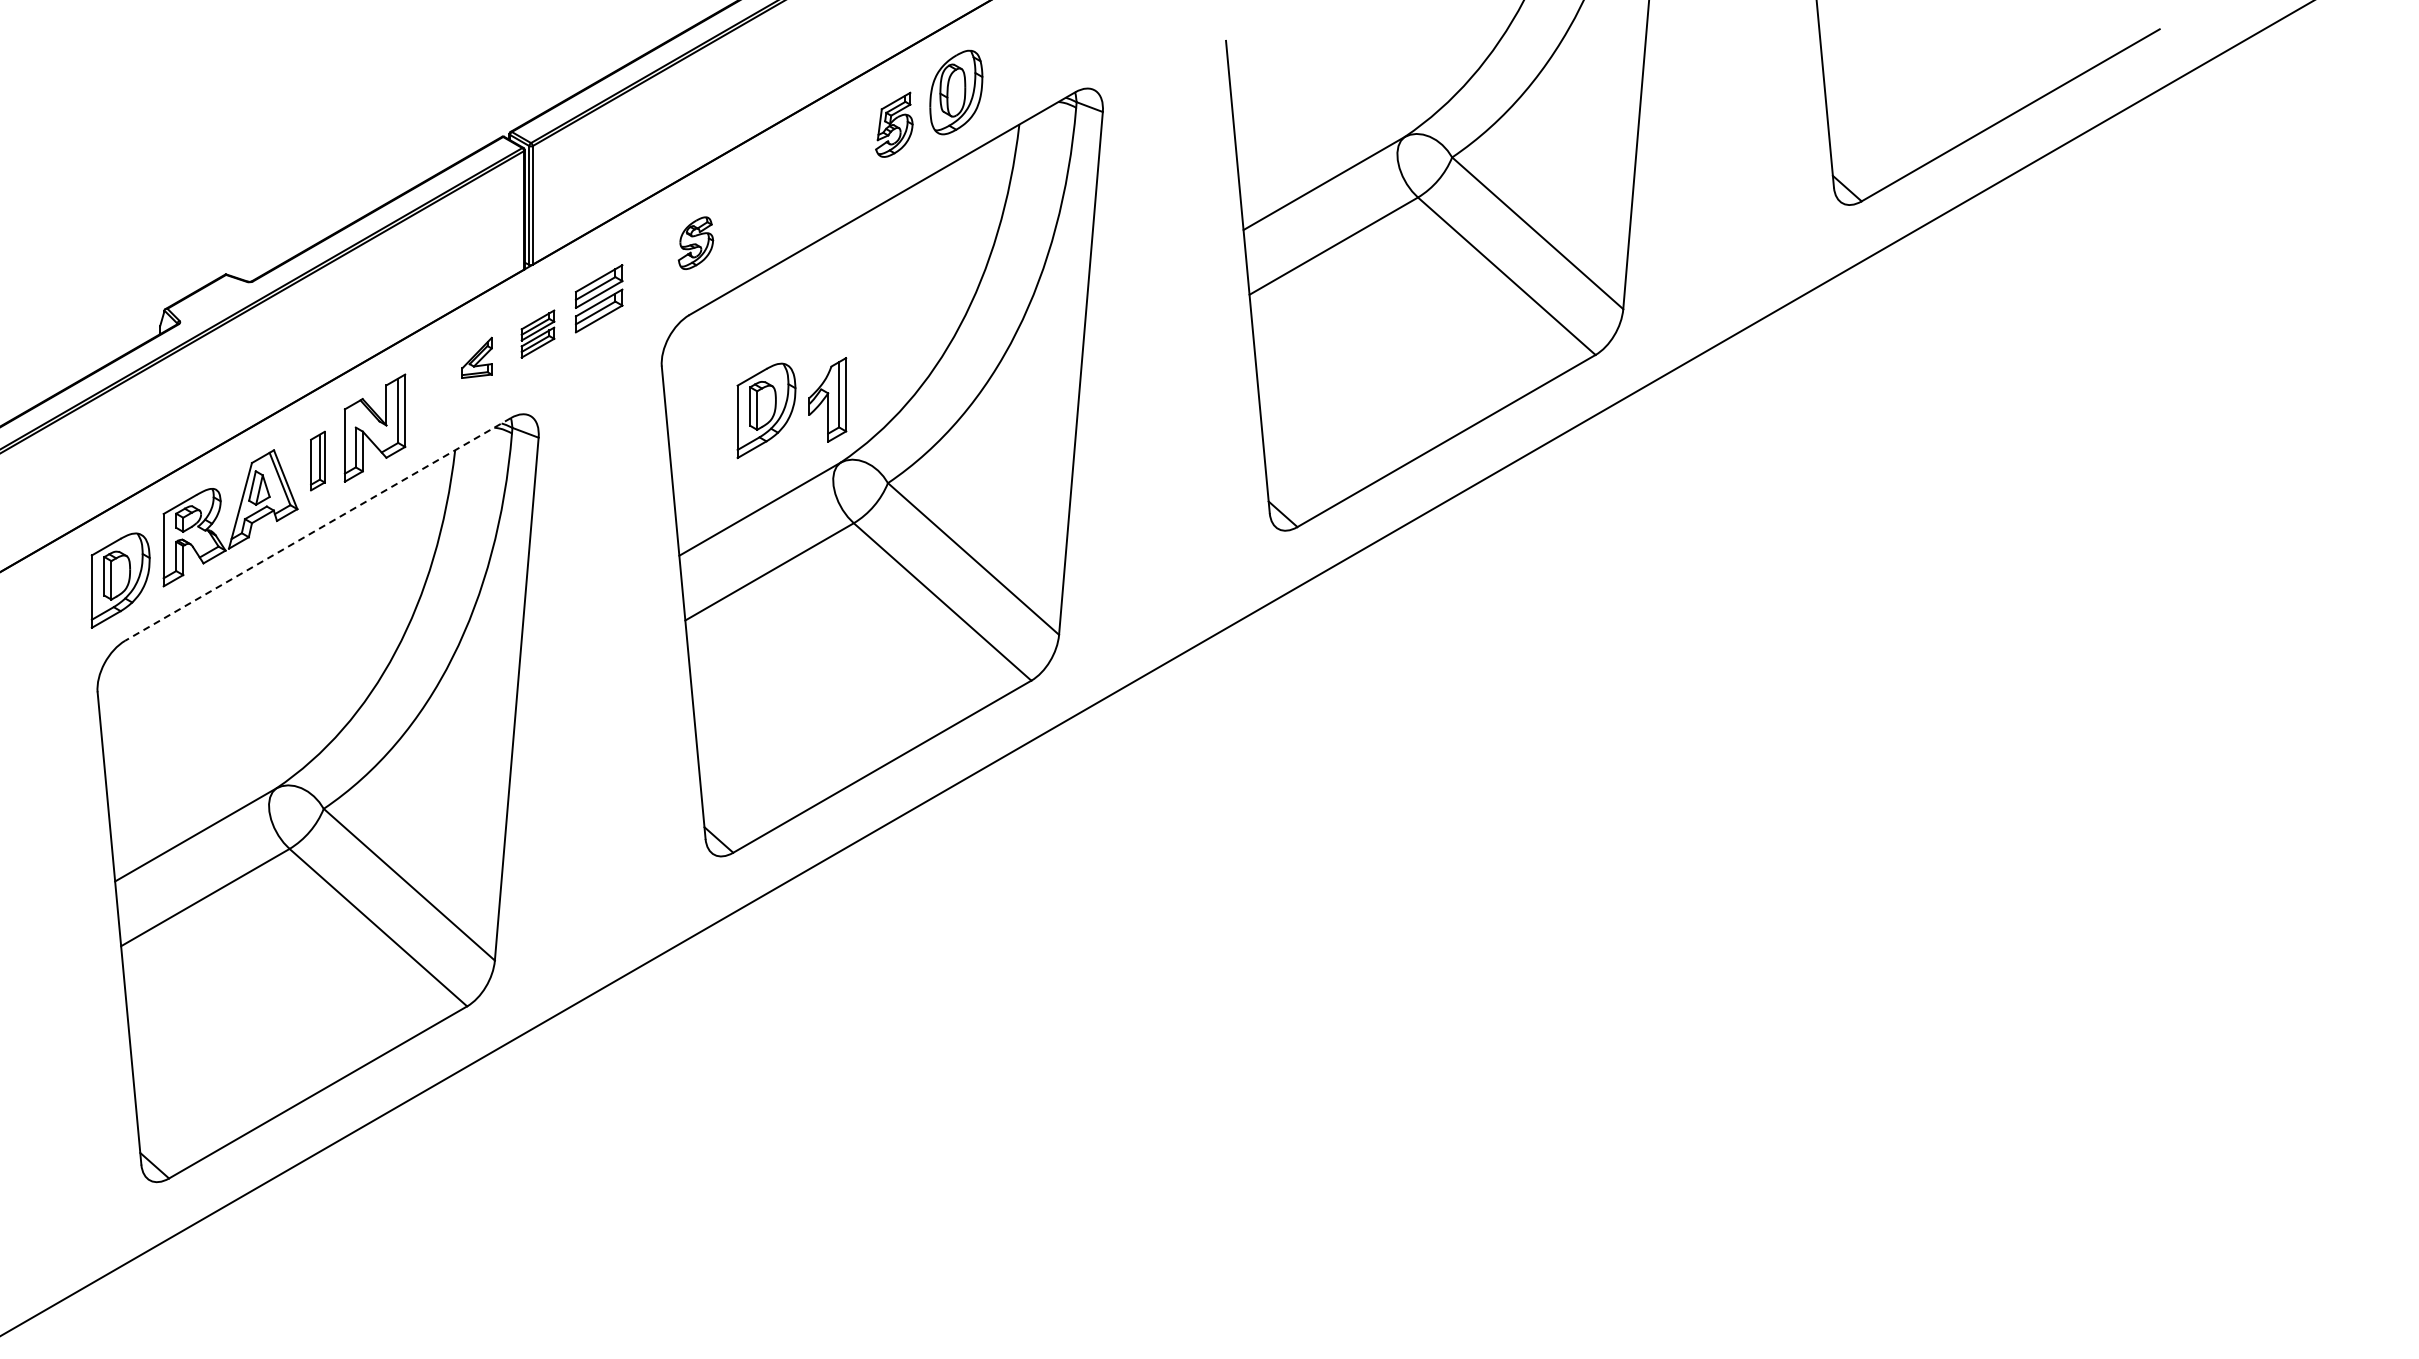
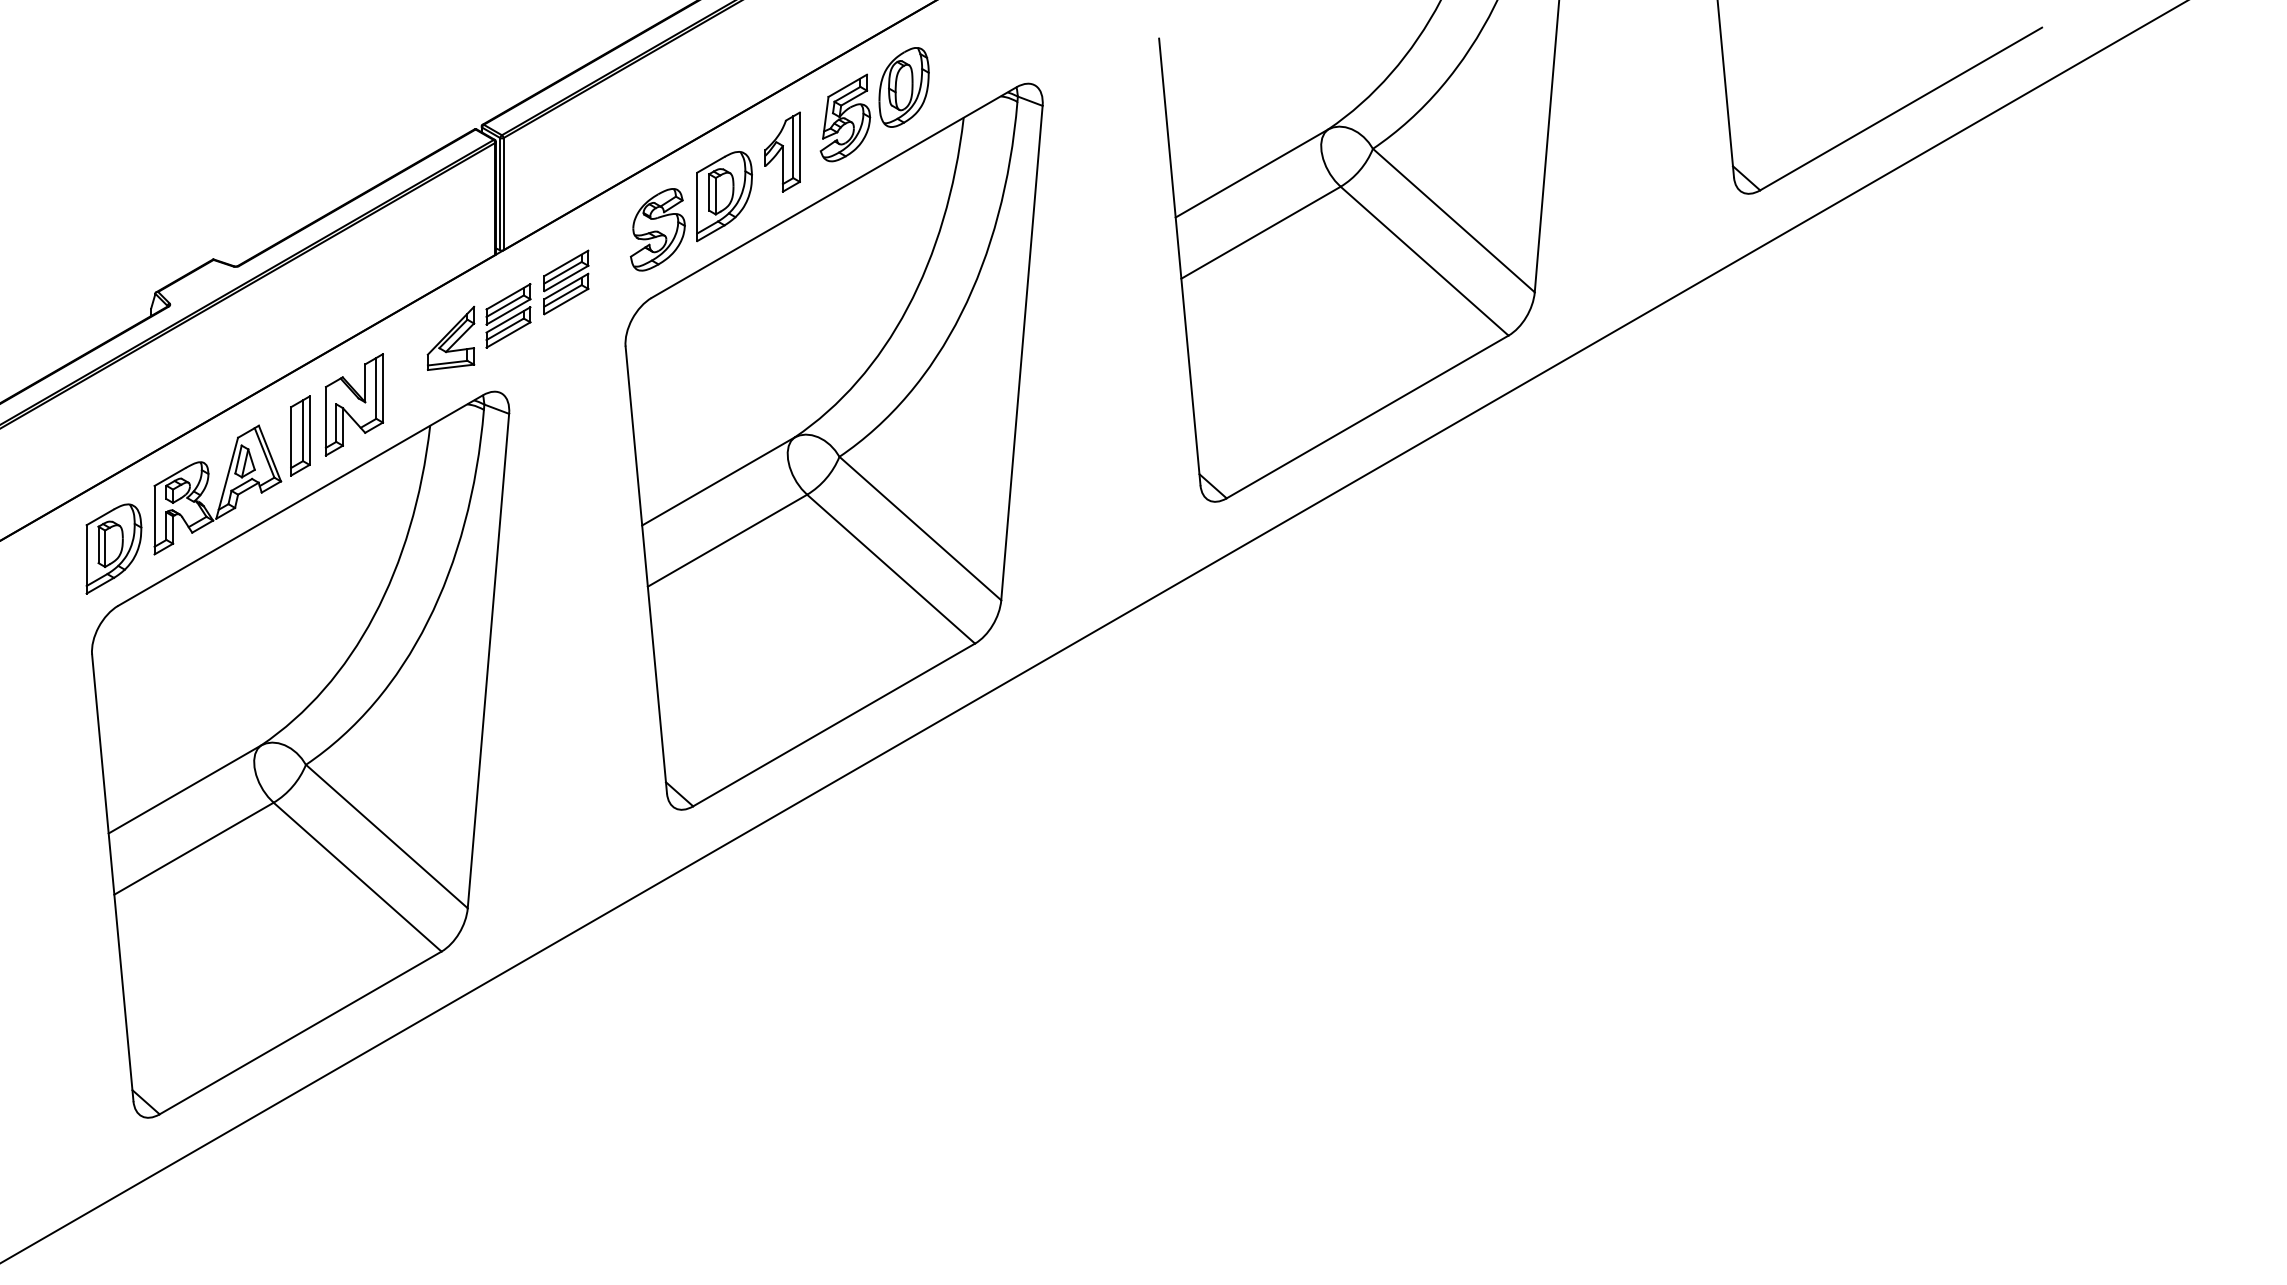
part: (894, 124) -> (845, 117), size x1.43
part: (695, 243) -> (657, 230), size x1.67
part: (537, 333) -> (508, 315), size x1.43
part: (476, 357) -> (450, 338), size x1.67
part: (827, 399) -> (782, 151), moved
part: (766, 410) -> (724, 196), moved
part: (317, 460) -> (300, 435), size x1.43
line: (318, 529) -> (300, 500), dashed -> solid

